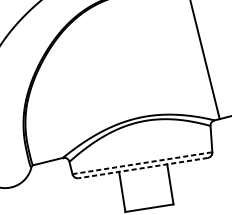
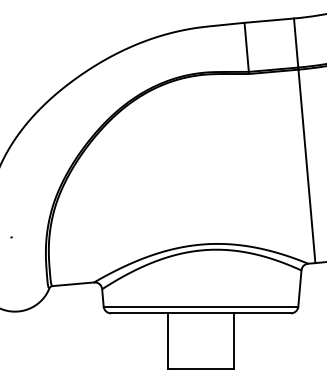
line: (142, 163) -> (201, 306), dashed -> solid
line: (143, 168) -> (201, 313), dashed -> solid

